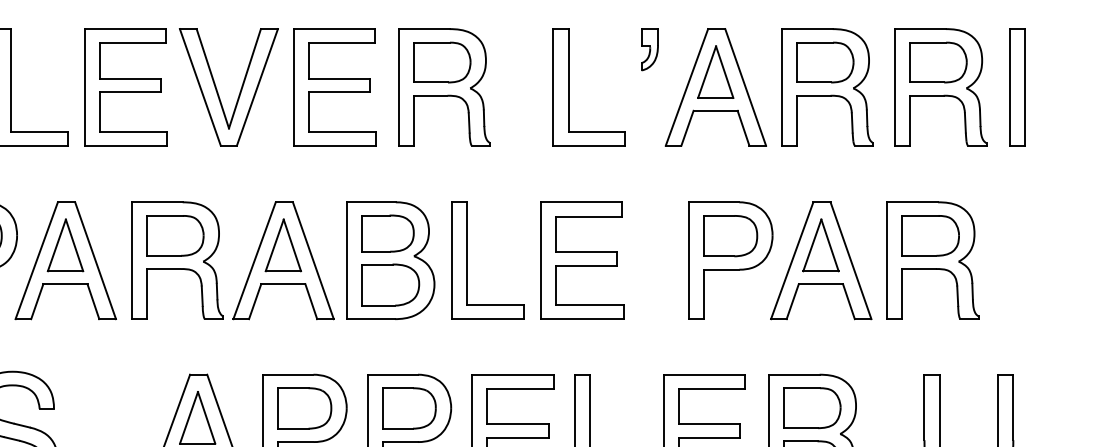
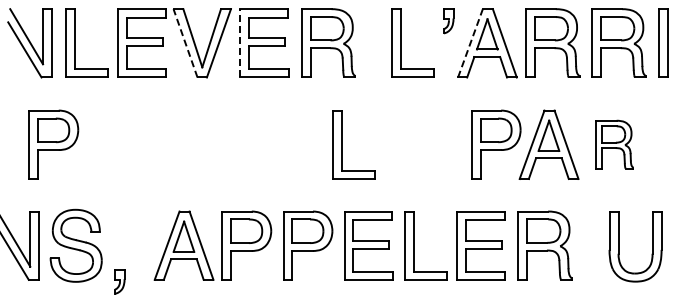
line: (200, 86) -> (185, 42), solid -> dashed
line: (294, 86) -> (240, 42), solid -> dashed
line: (687, 86) -> (470, 42), solid -> dashed
part: (215, 253) -> (194, 140), removed
part: (581, 260) -> (408, 144), removed
part: (932, 260) -> (614, 144), size x0.7

